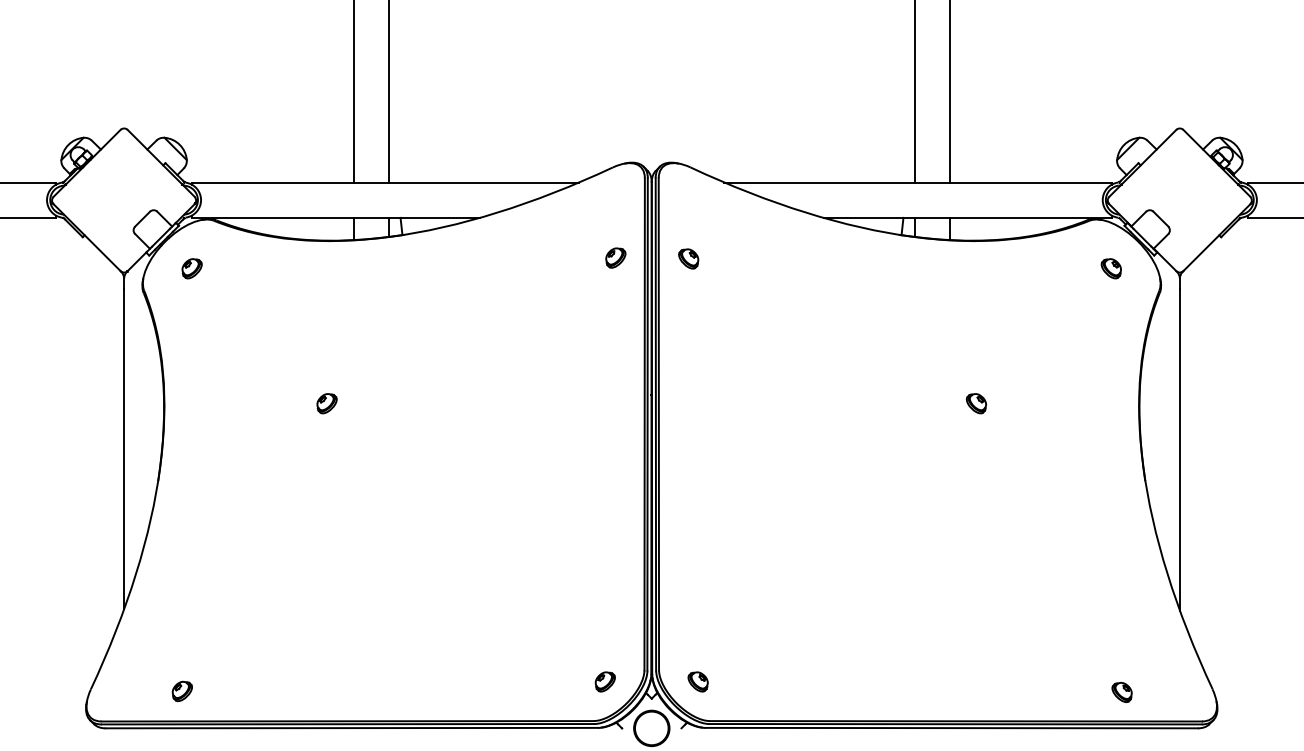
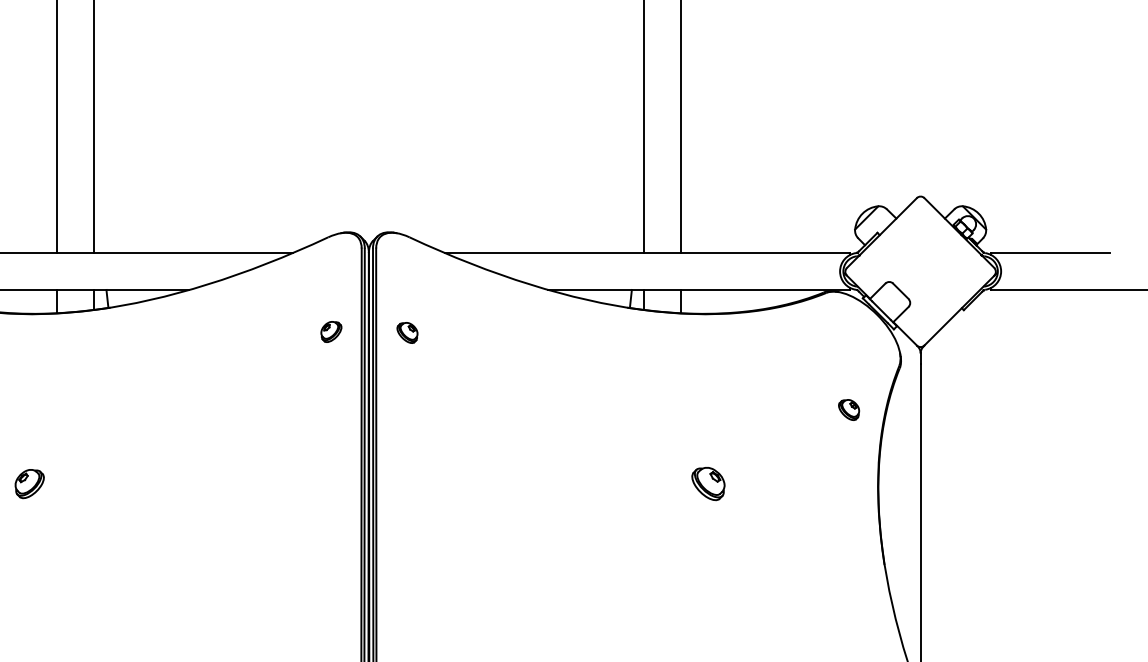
part: (1110, 268) -> (848, 409), moved
part: (326, 403) -> (29, 483), size x1.4
part: (975, 403) -> (707, 483), size x1.6

